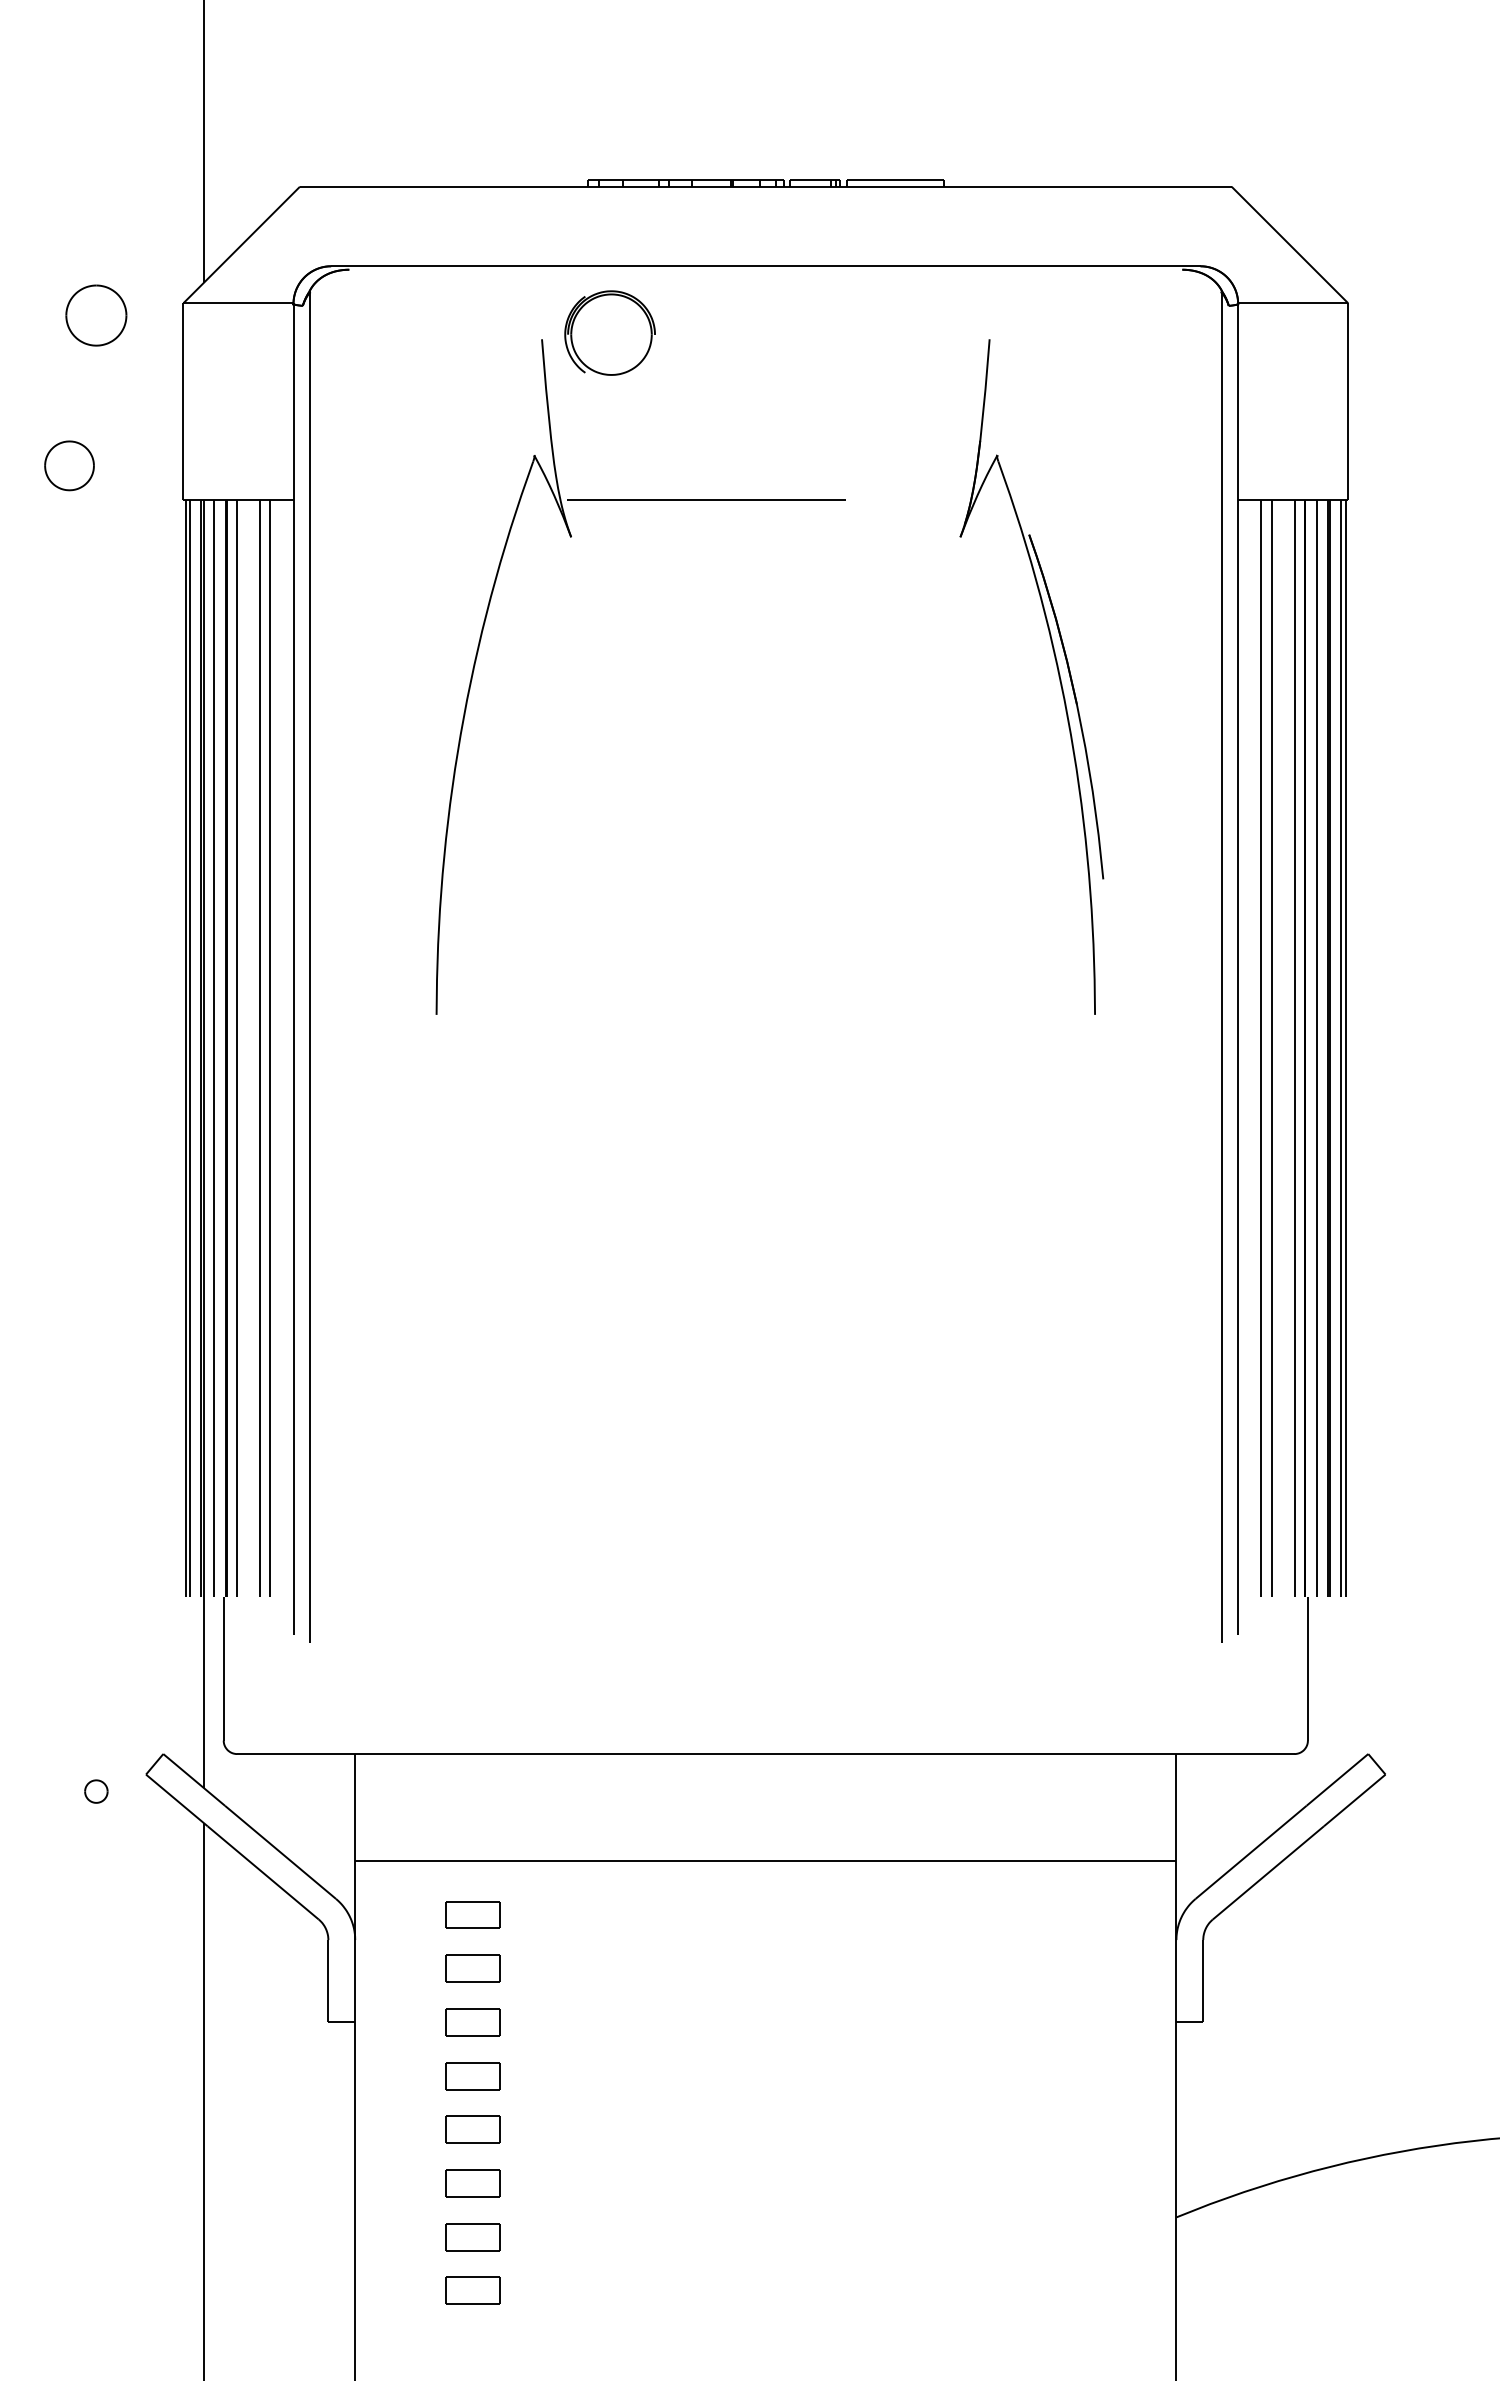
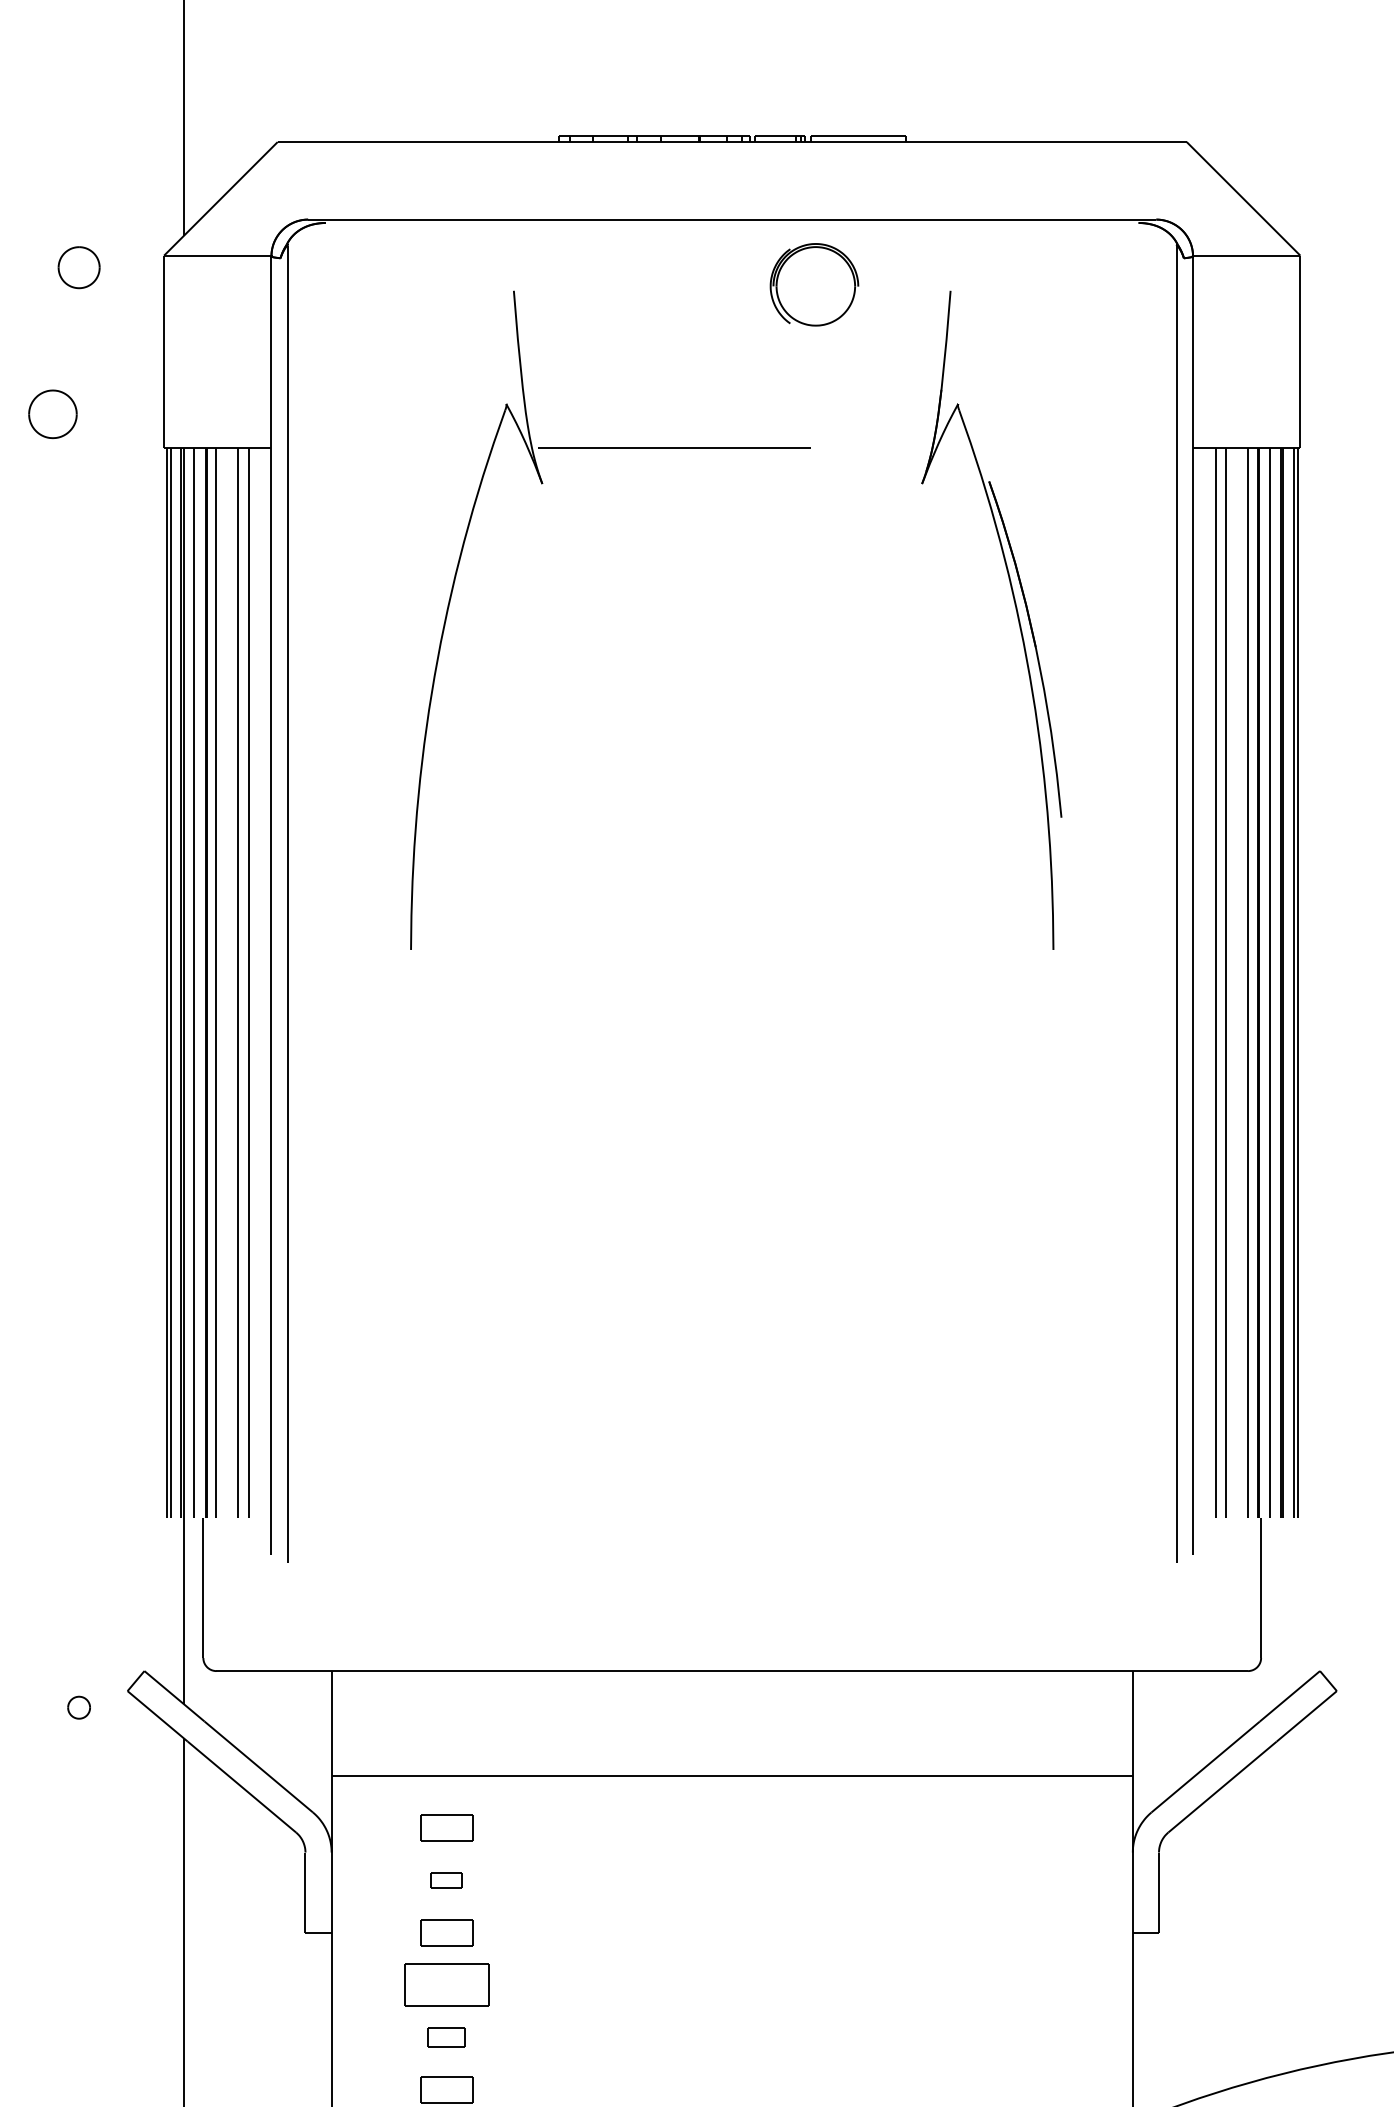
part: (96, 315) -> (79, 267), size x0.7
part: (609, 332) -> (813, 284), moved
part: (472, 1968) -> (446, 1880), size x0.6
part: (472, 2076) -> (446, 1985), size x1.6
part: (472, 2129) -> (446, 2037), size x0.7

